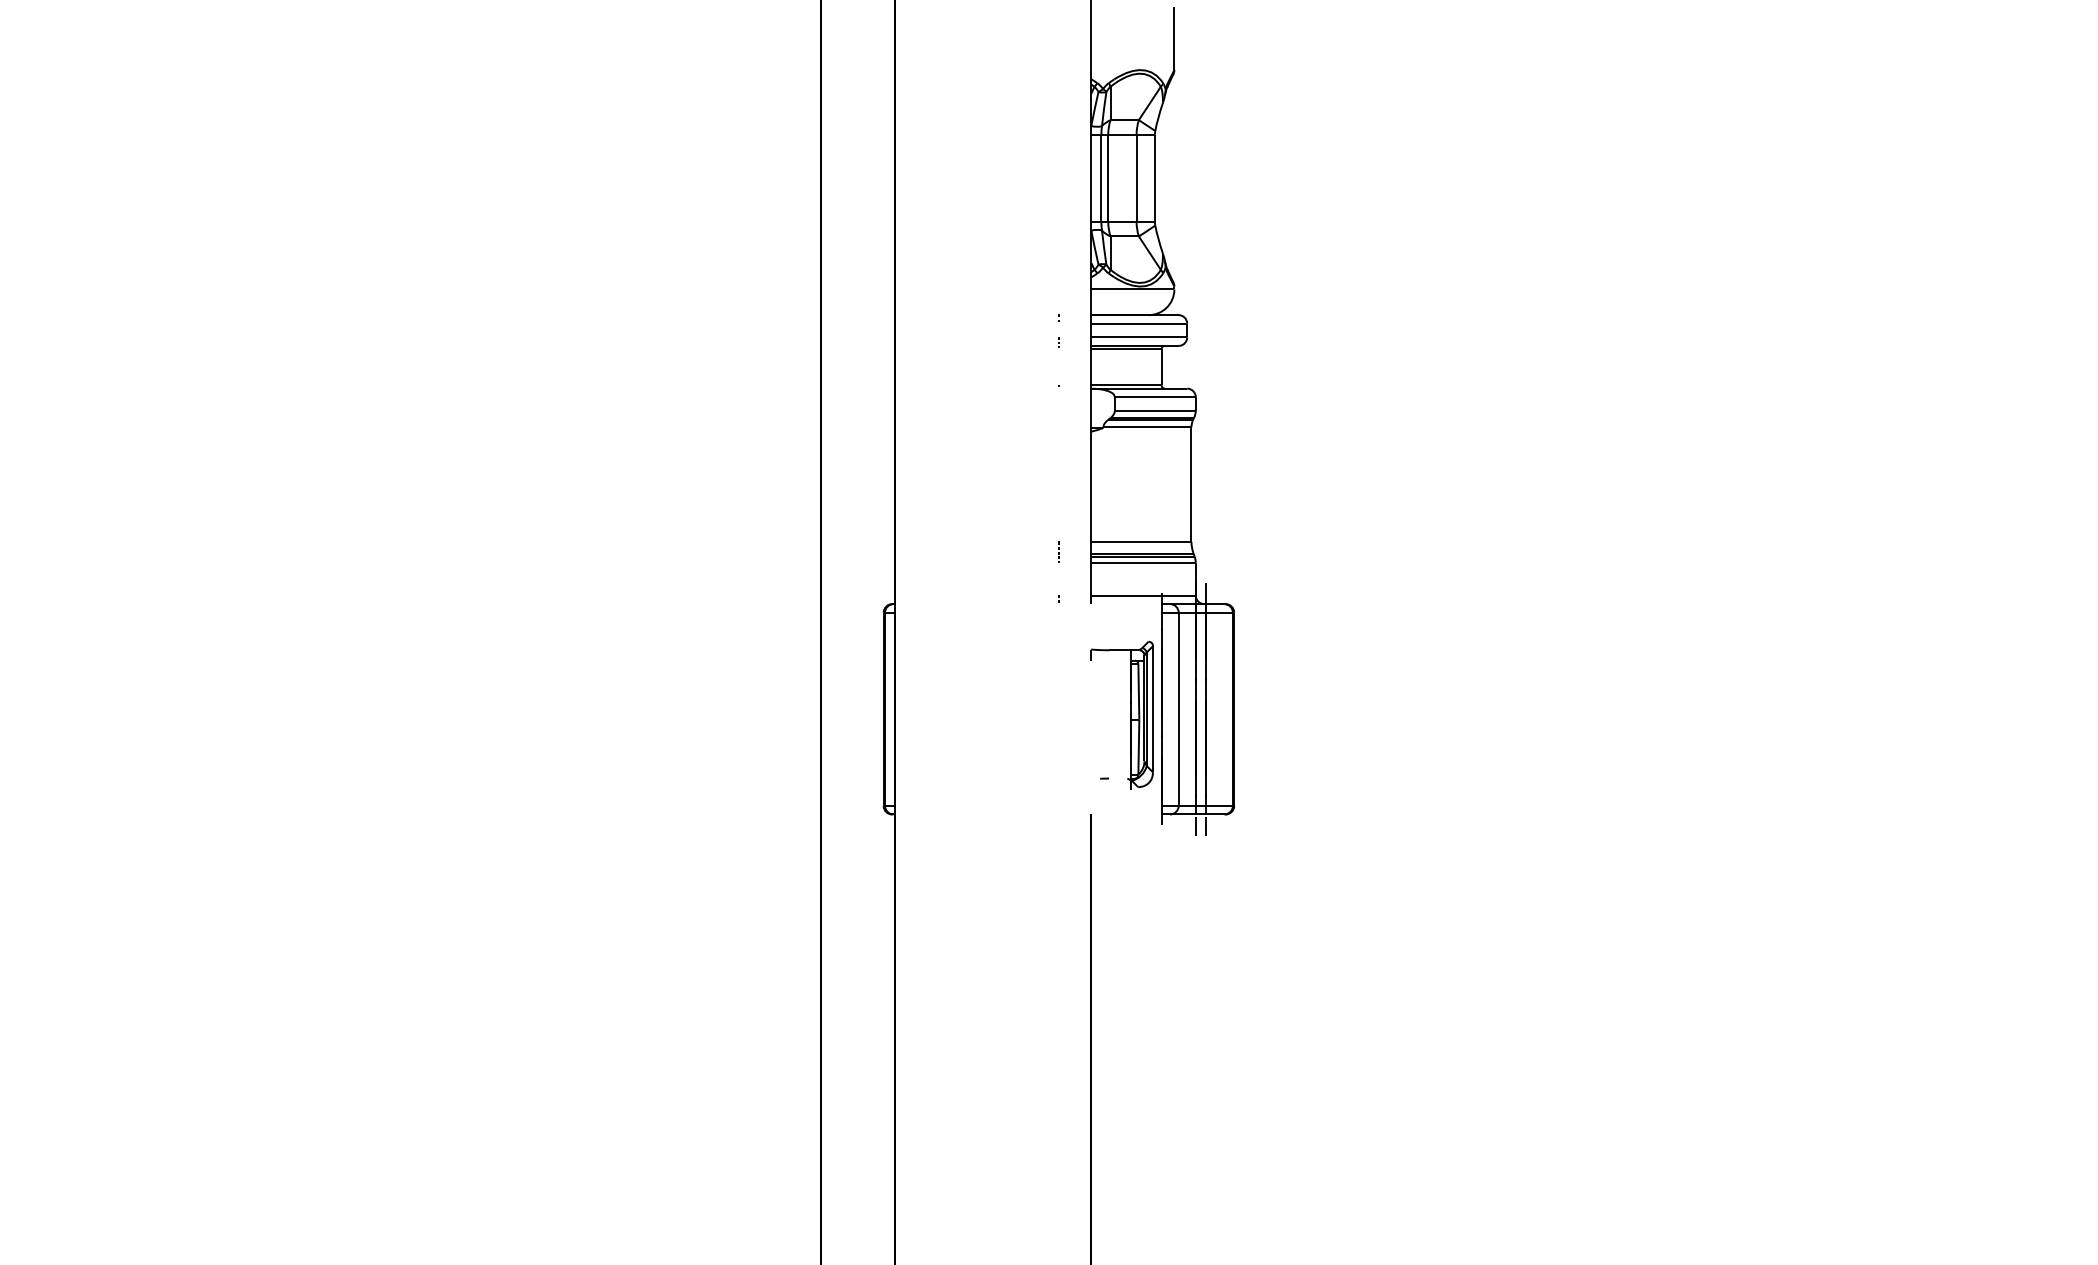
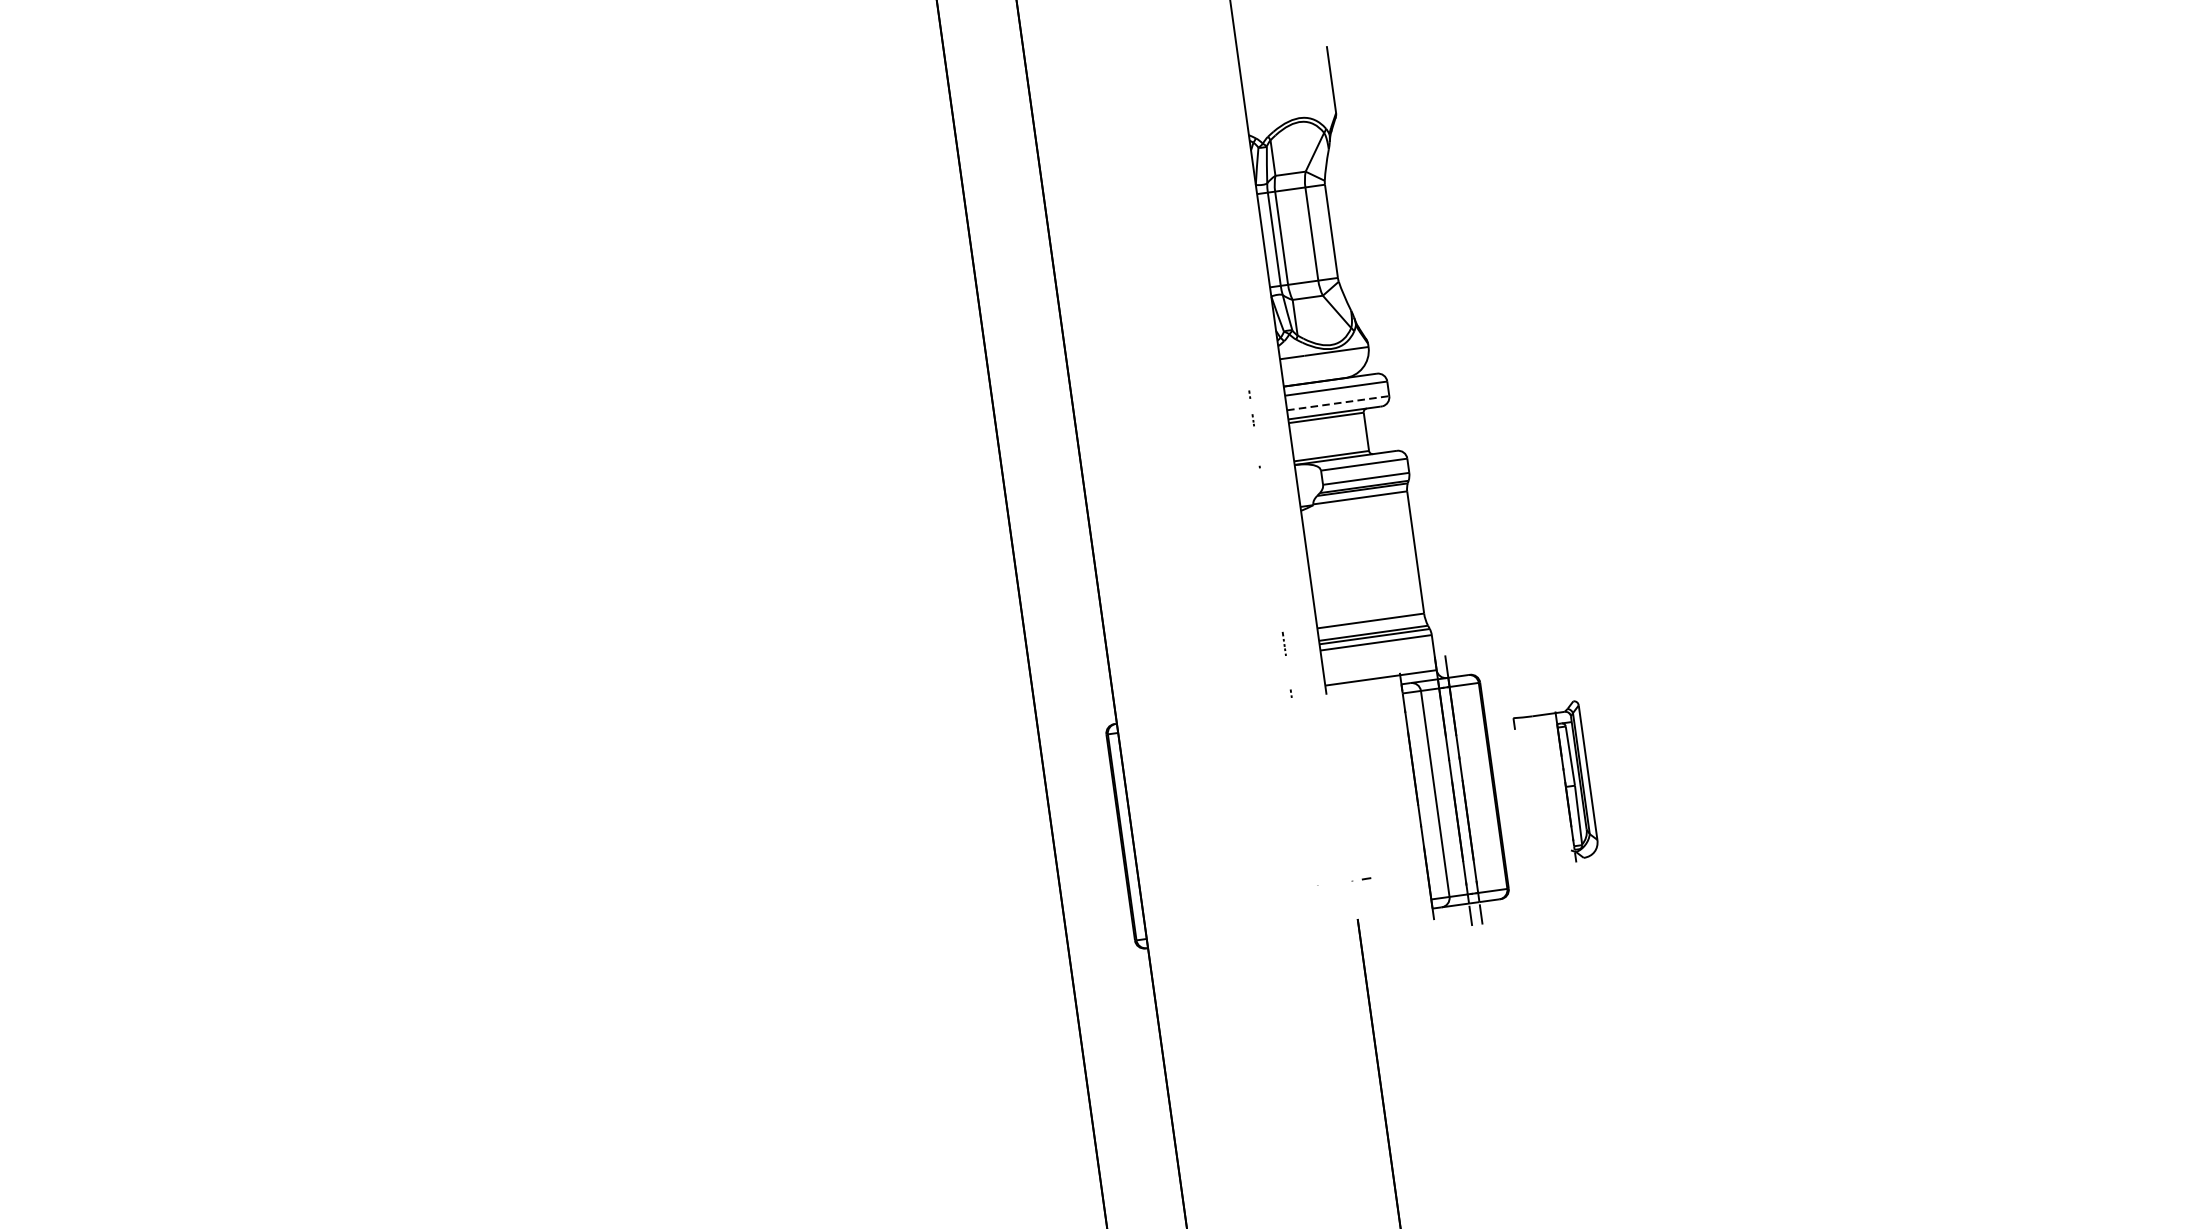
line: (1139, 337) -> (1338, 403), solid -> dashed
part: (1130, 714) -> (1564, 781), moved

